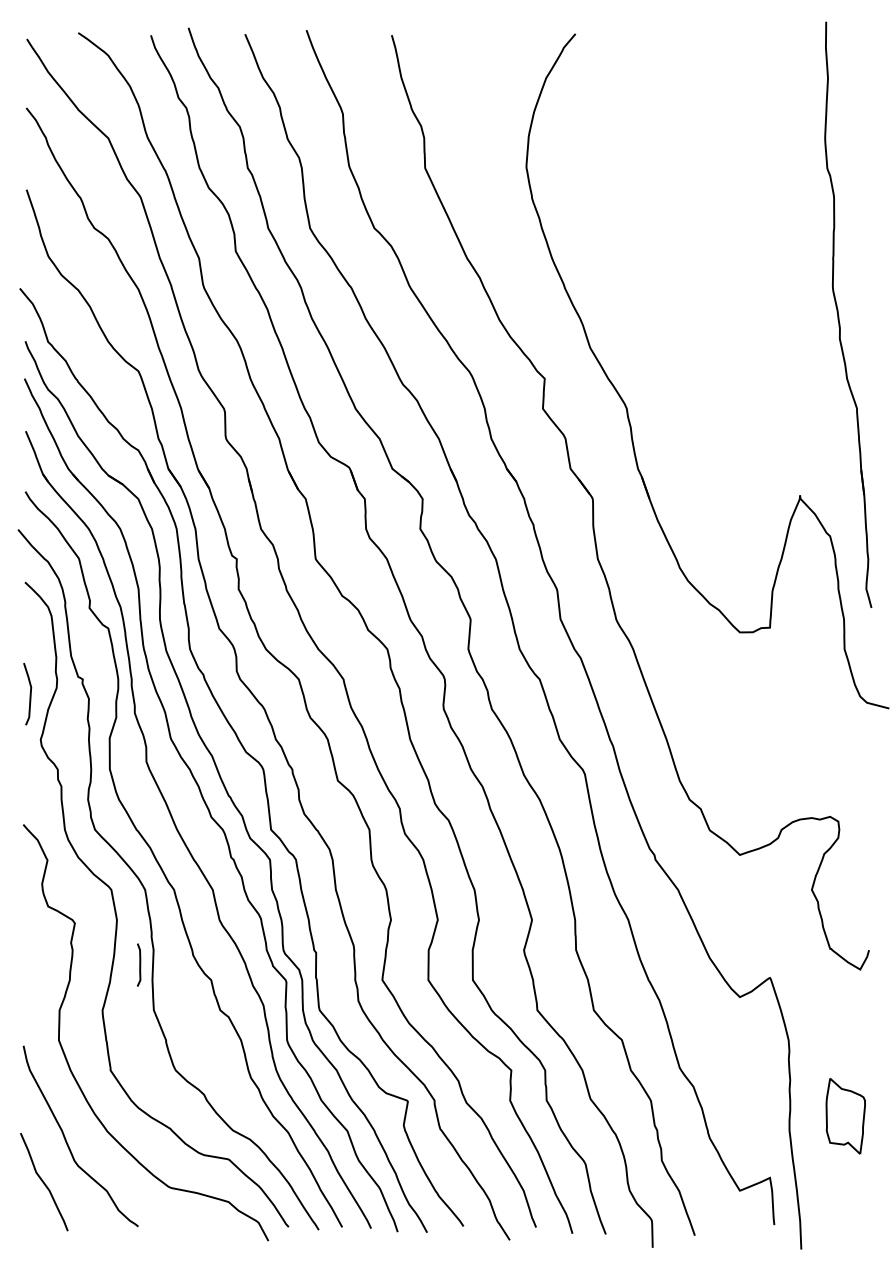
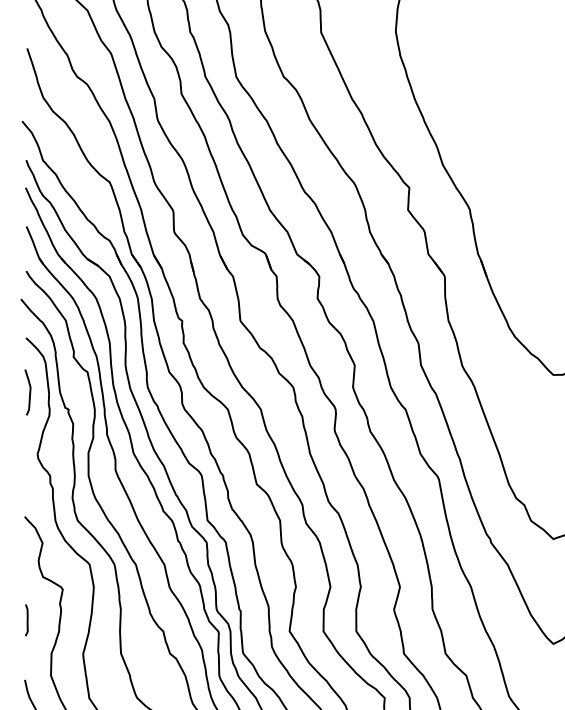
curve: (29, 694) -> (29, 392), moved
curve: (139, 964) -> (27, 619), moved

